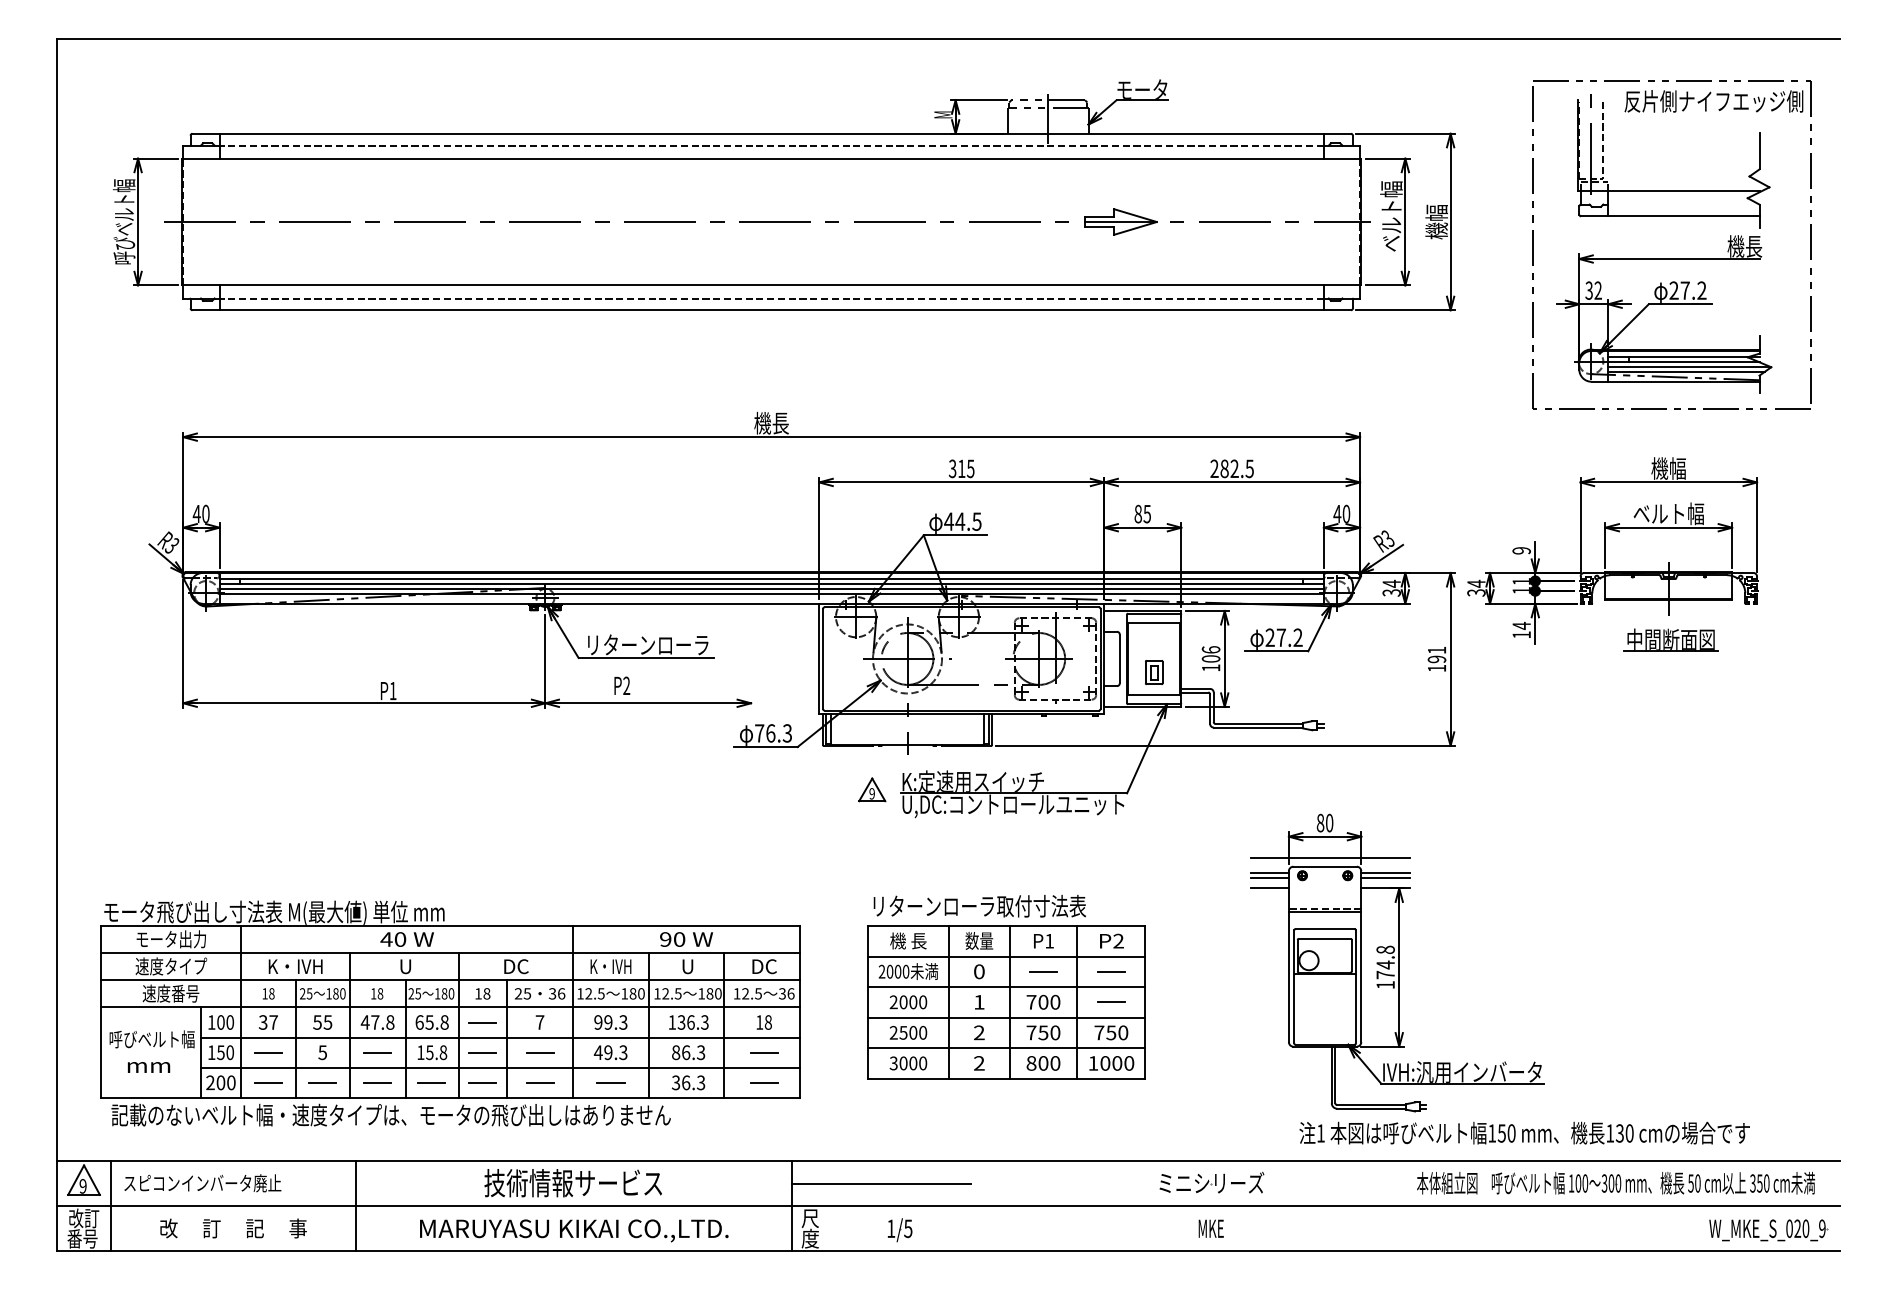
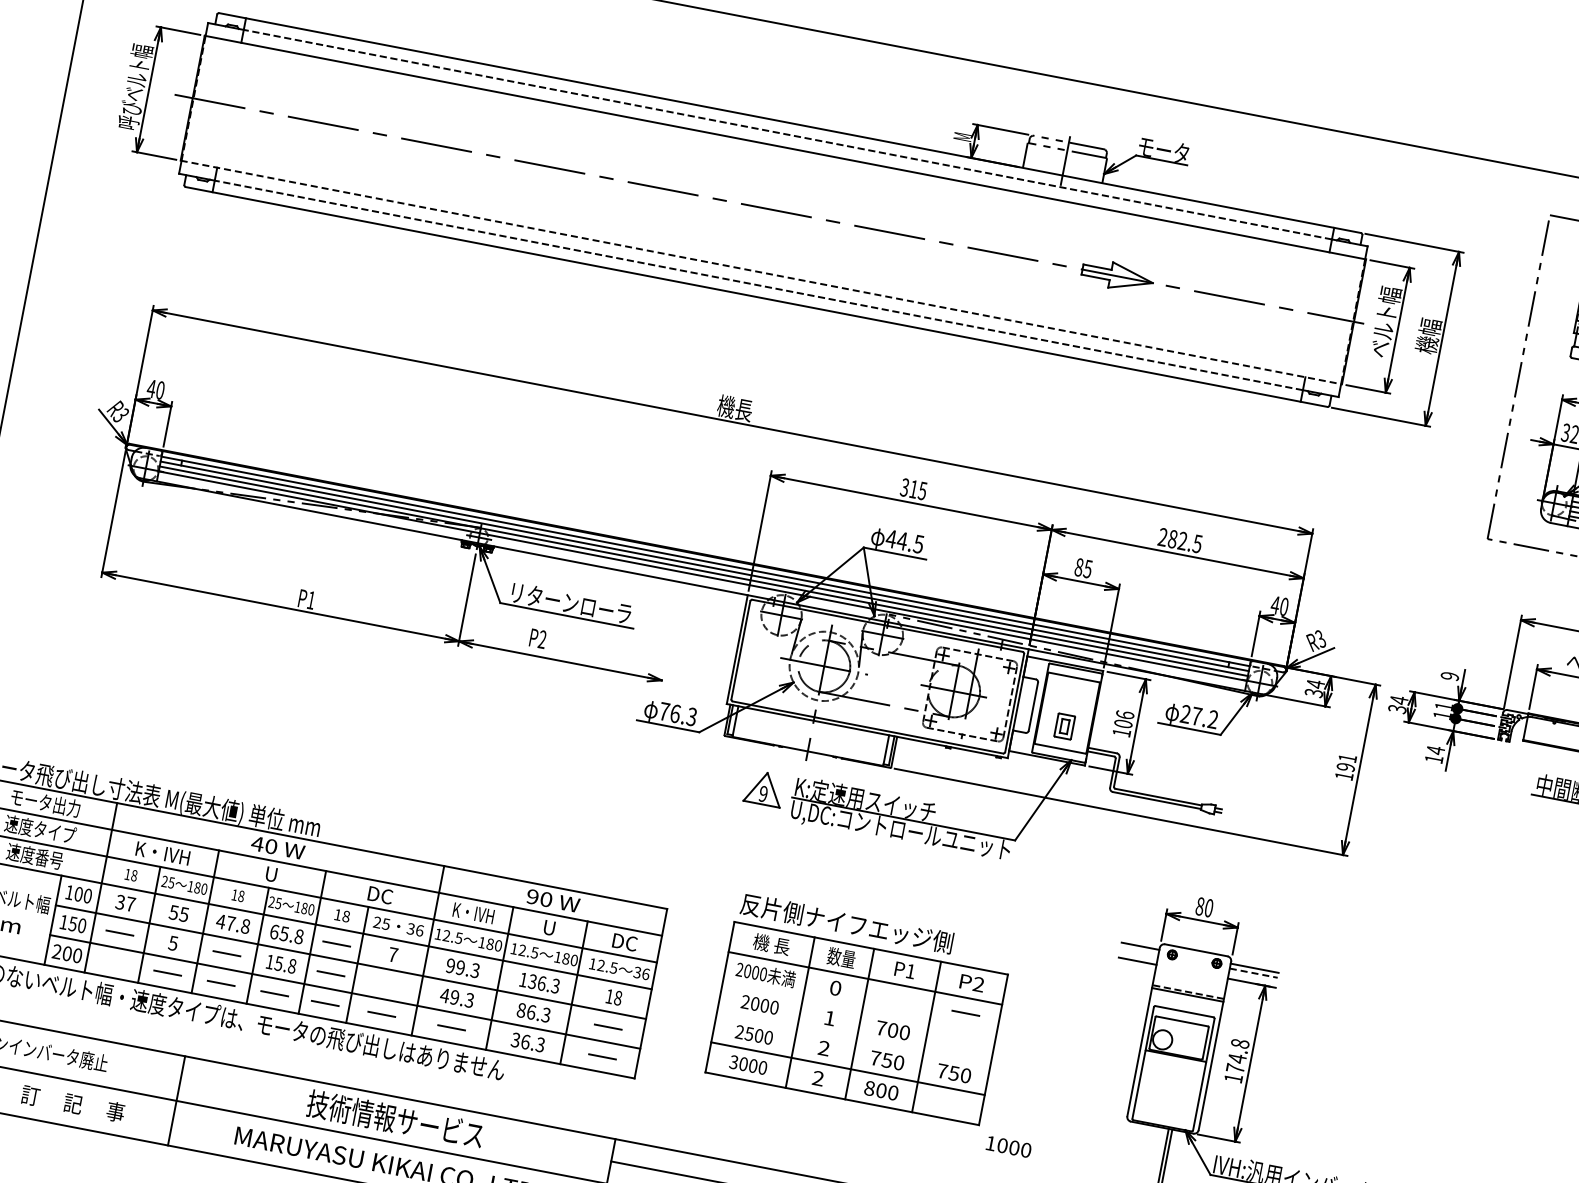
line: (772, 285) -> (762, 272), solid -> dashed
part: (872, 789) -> (764, 788), size x1.4
line: (1329, 857) -> (1202, 942), removed
line: (1269, 878) -> (1139, 951), removed
line: (1386, 878) -> (1254, 973), solid -> dashed
text: (978, 905) -> (847, 922), リターンローラ取付寸法表 -> 反片側ナイフエッジ側
line: (1043, 971) -> (898, 1000), removed
line: (1006, 987) -> (859, 1008), removed
line: (1111, 1002) -> (960, 1043), removed
line: (1006, 1017) -> (853, 1038), removed
line: (539, 1052) -> (386, 984), removed
text: (1111, 1063) -> (1008, 1146), moved
line: (268, 1082) -> (114, 962), removed

